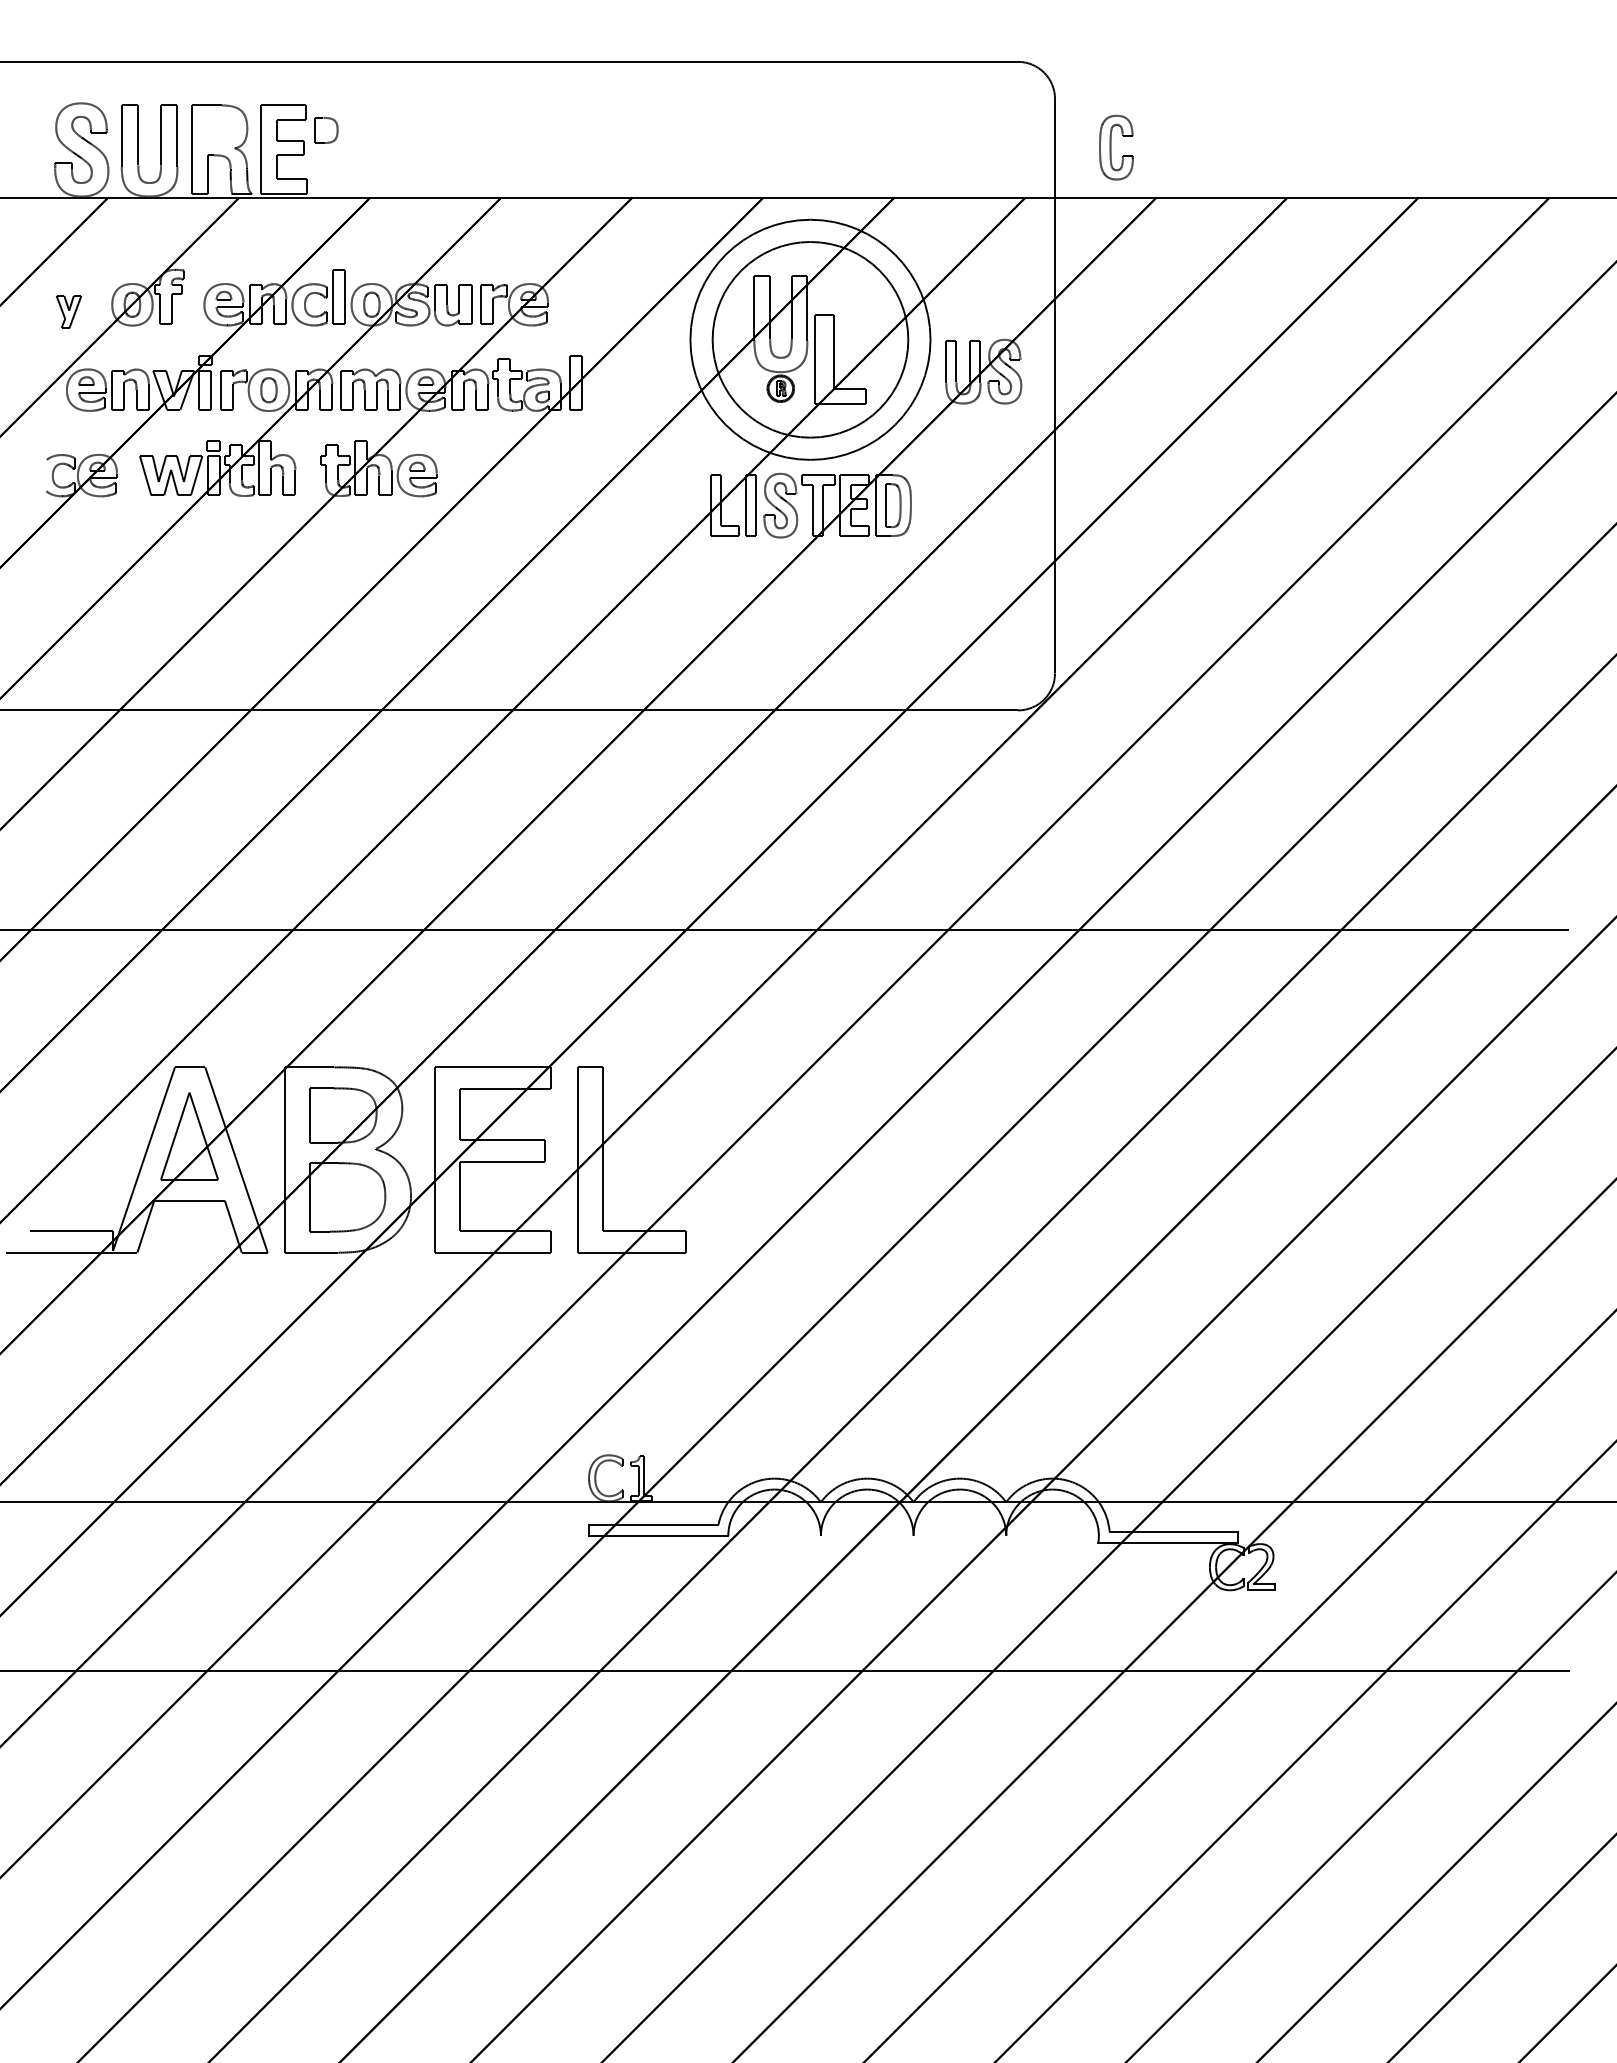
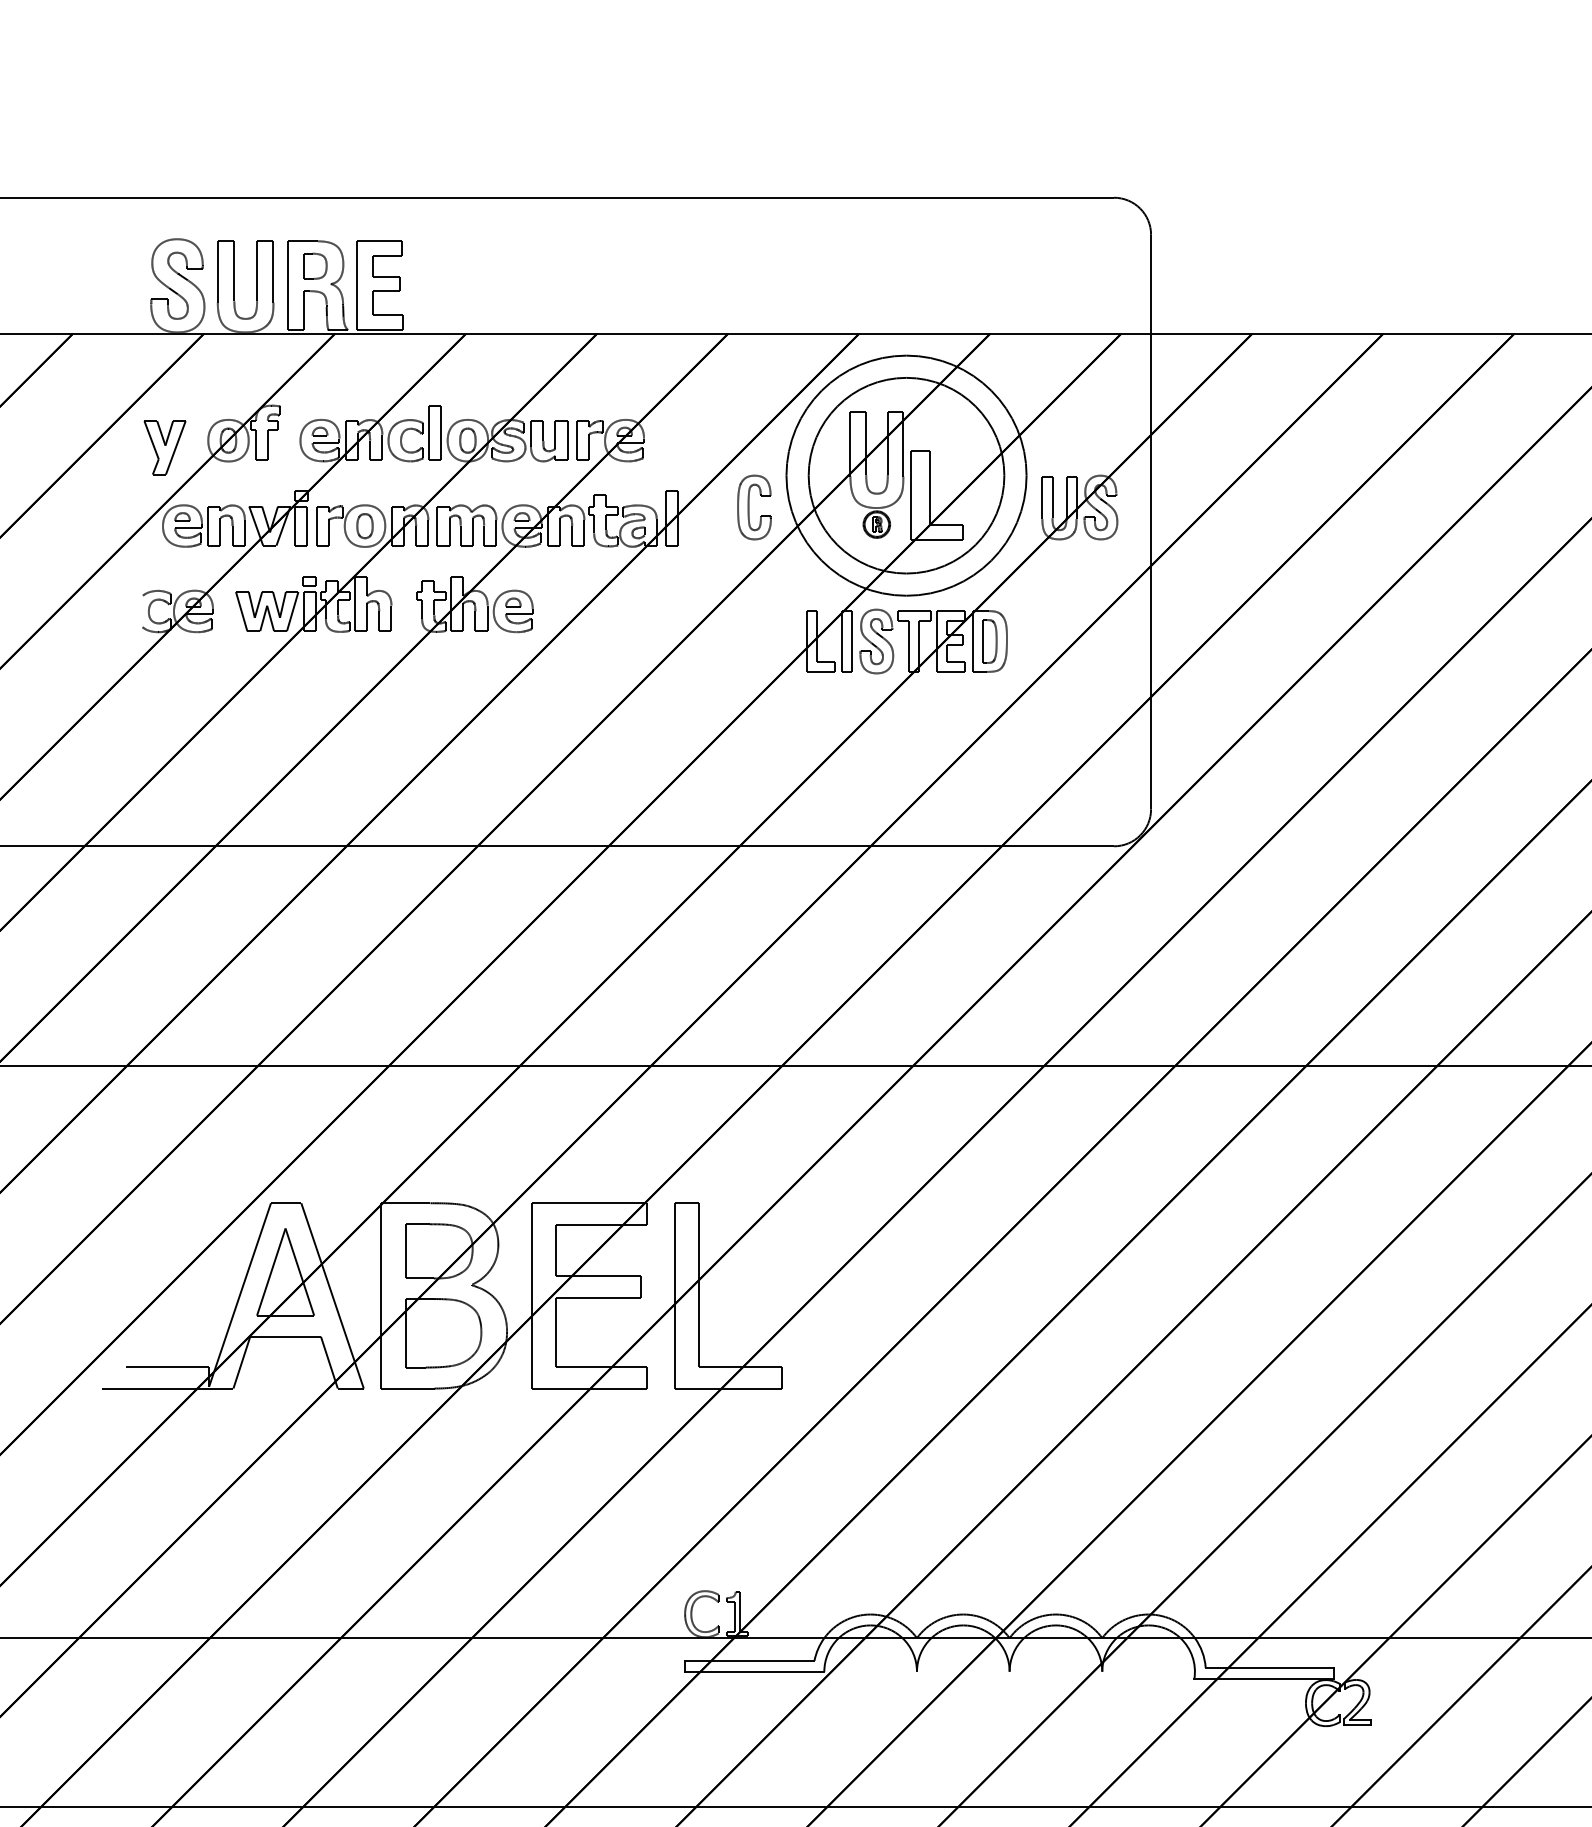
part: (326, 129) -> (315, 265), moved
part: (1116, 147) -> (754, 507), moved
part: (68, 311) -> (164, 447), size x1.67

